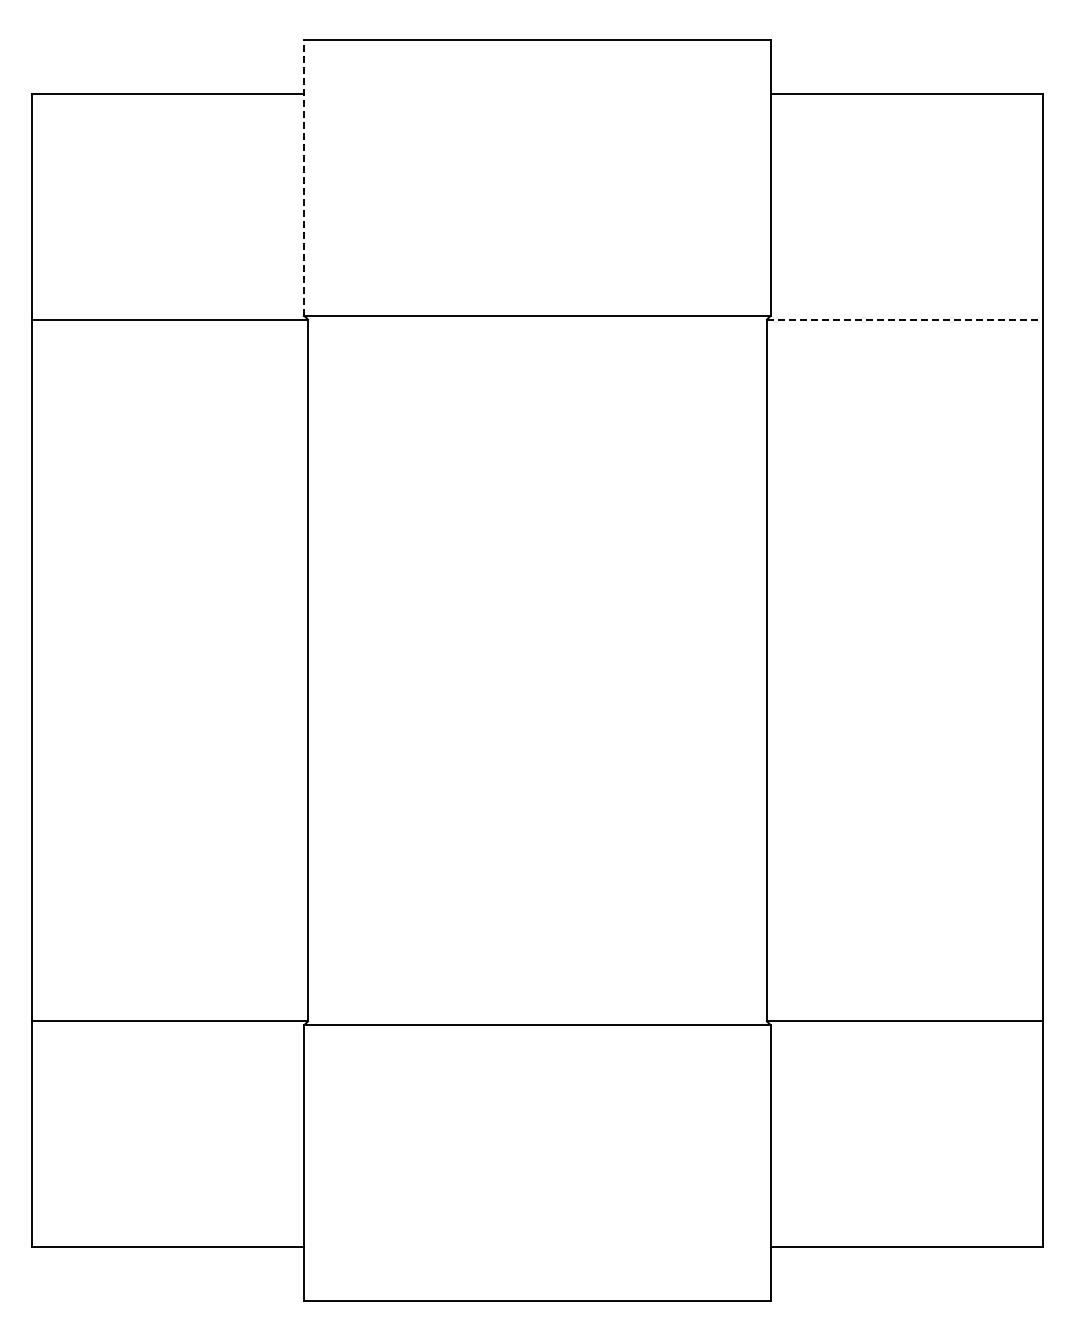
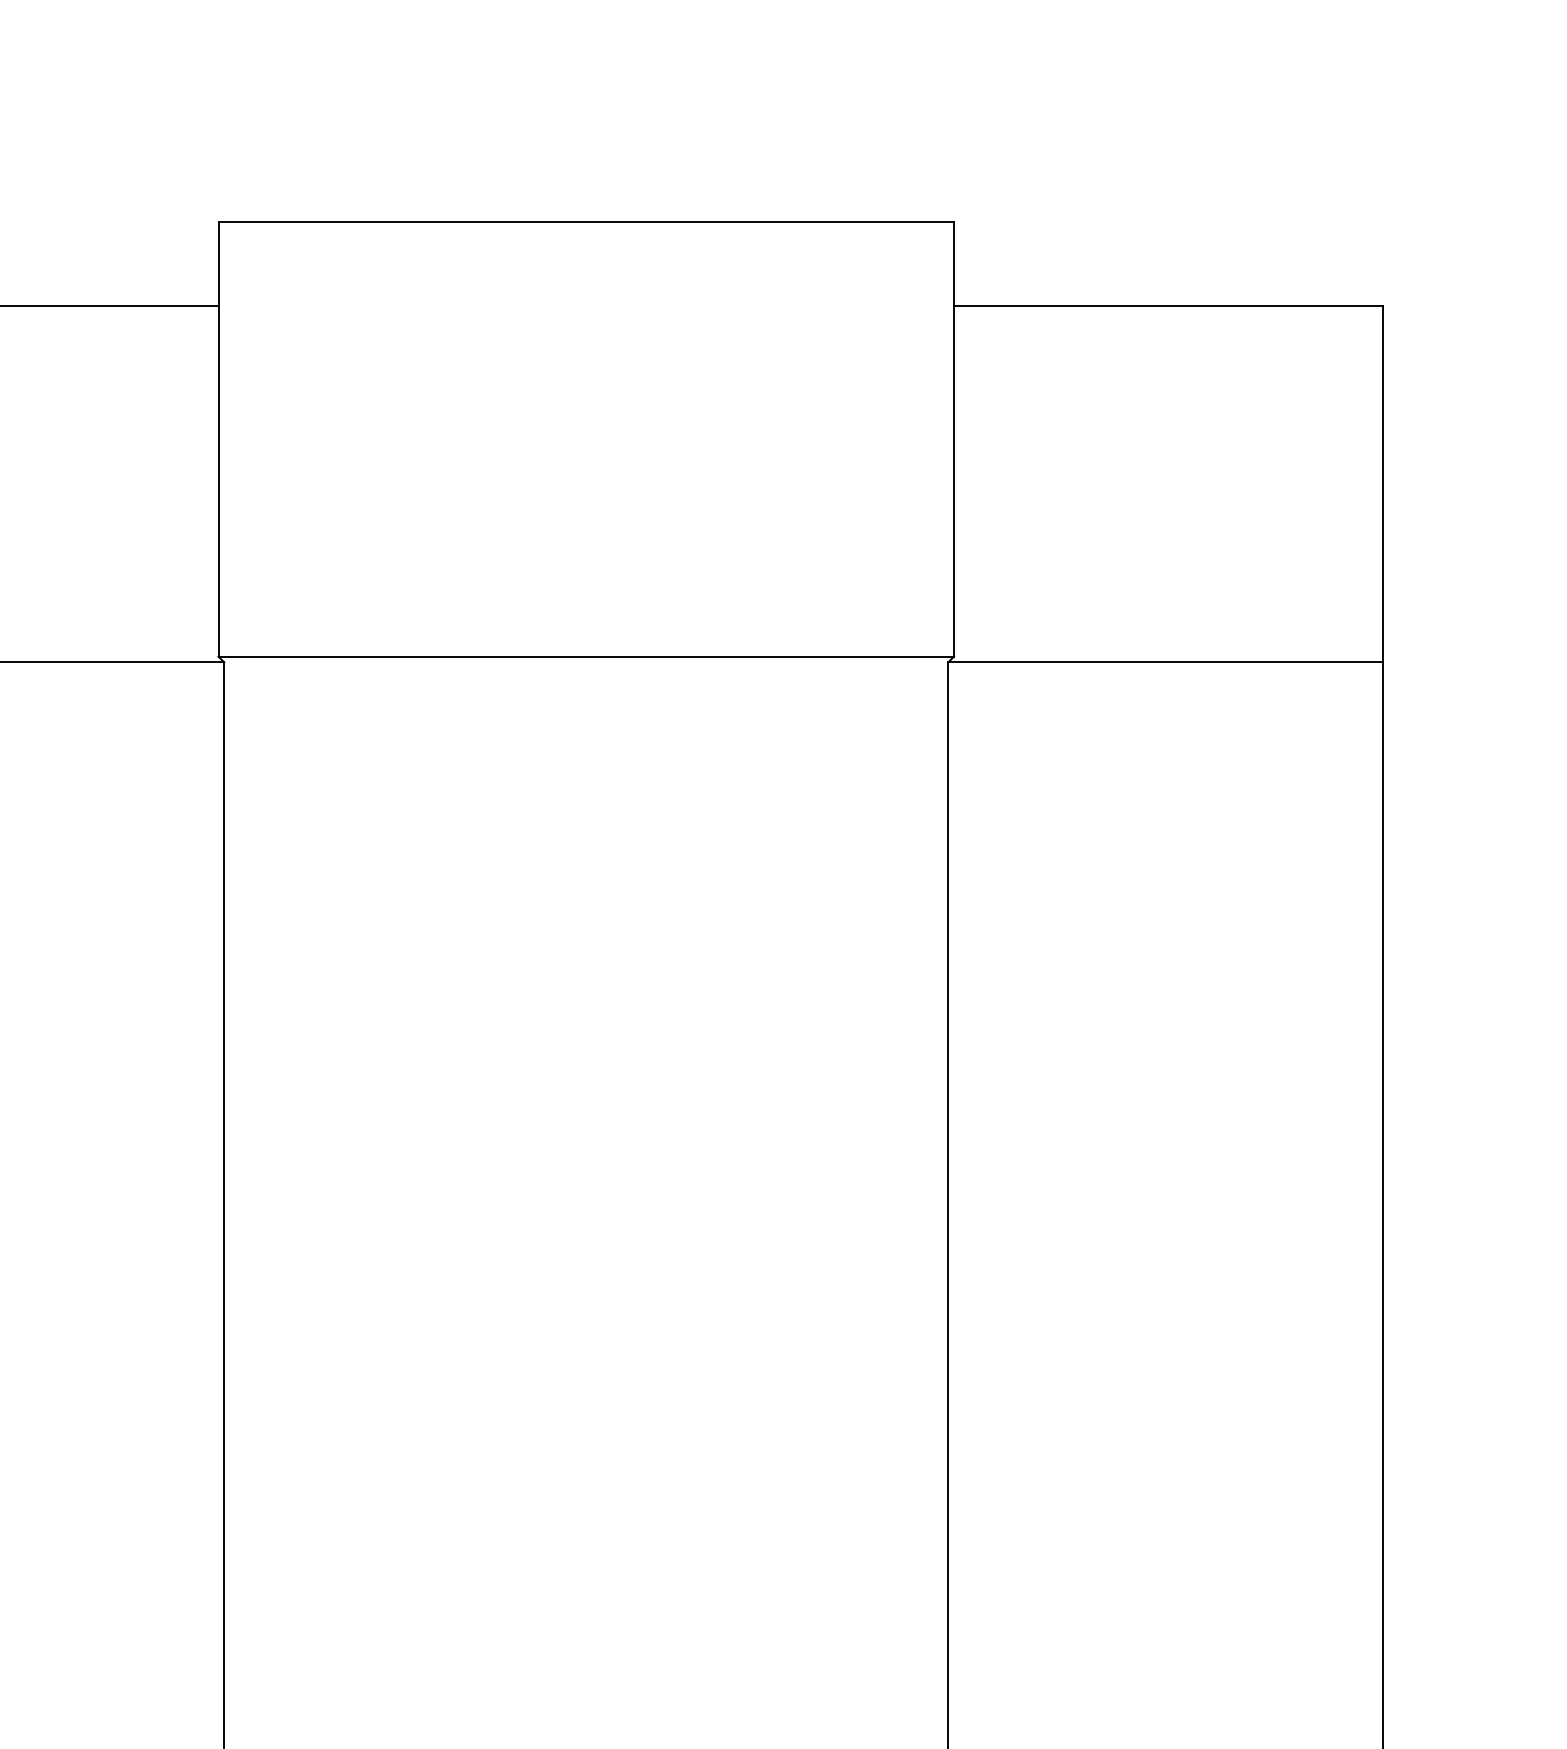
line: (304, 178) -> (218, 439), dashed -> solid
line: (904, 319) -> (1165, 662), dashed -> solid

